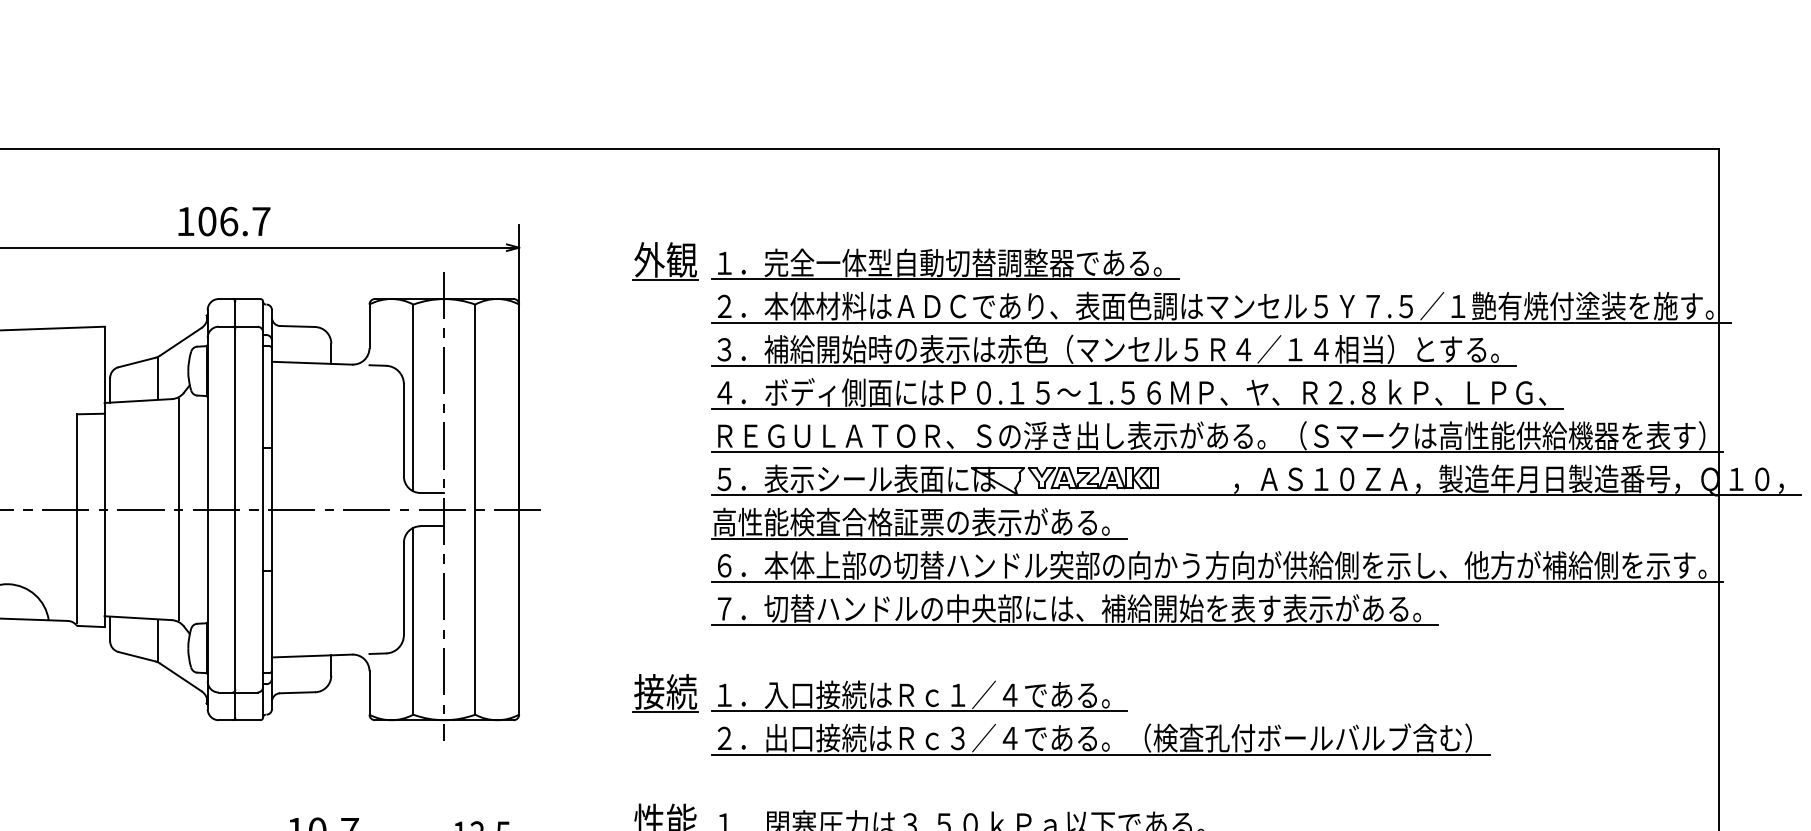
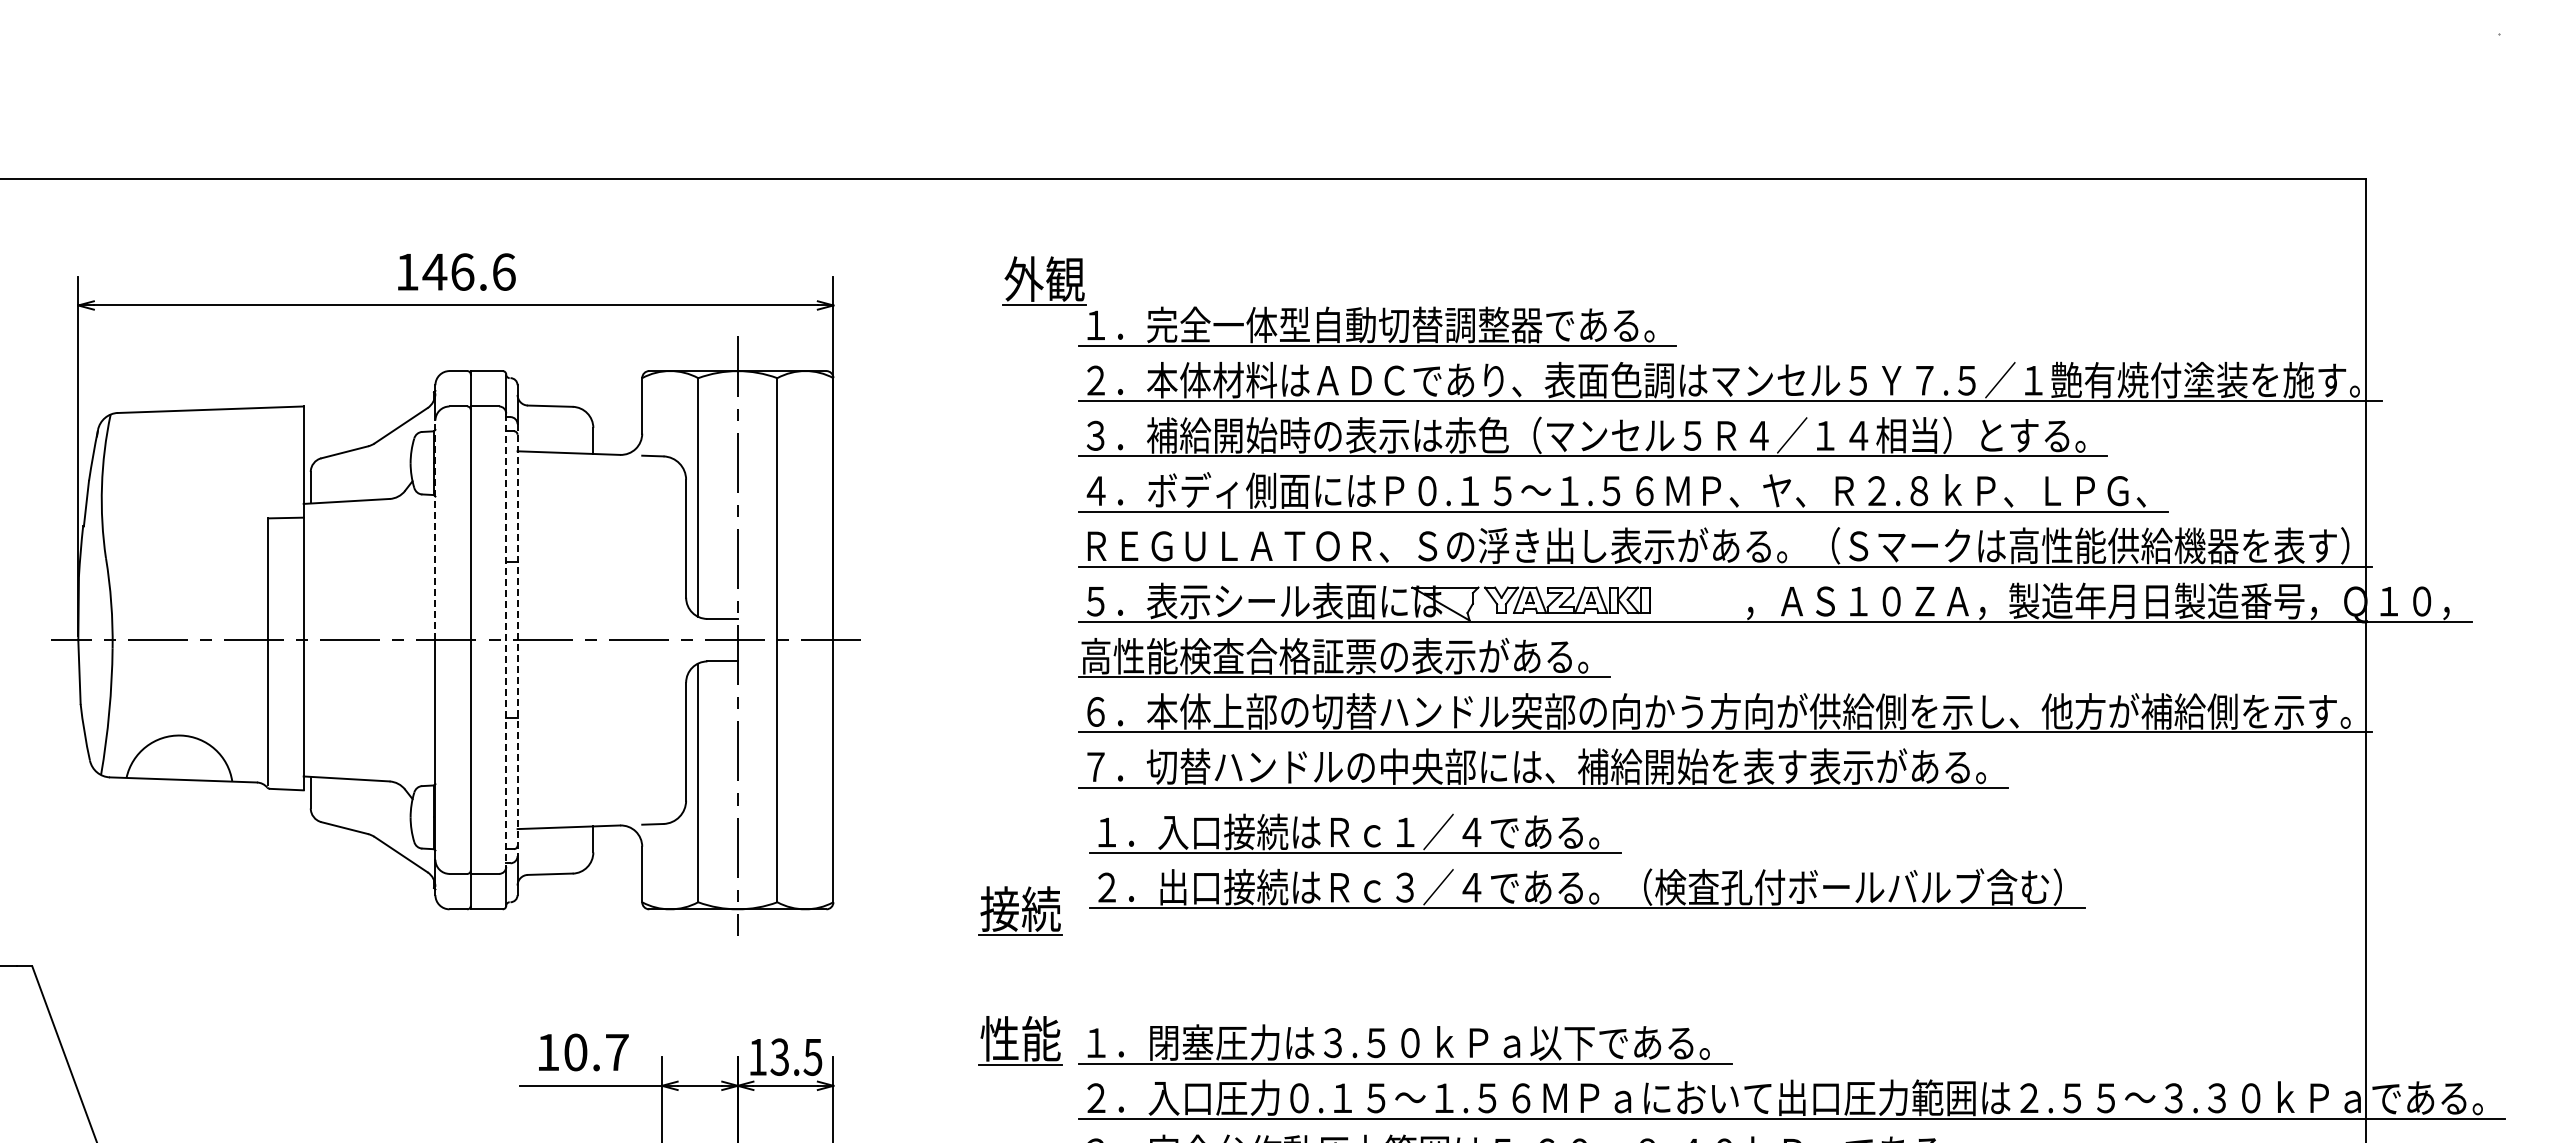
text: (233, 221) -> (468, 271), 106.7 -> 146.6
part: (665, 261) -> (1044, 280), moved
line: (157, 377) -> (371, 471), removed
line: (207, 423) -> (435, 530), solid -> dashed
line: (179, 509) -> (399, 639), removed
line: (263, 509) -> (506, 640), solid -> dashed
line: (271, 509) -> (517, 640), solid -> dashed
line: (157, 640) -> (371, 807), removed
part: (665, 692) -> (1020, 910), moved
part: (1100, 711) -> (1587, 853), moved

